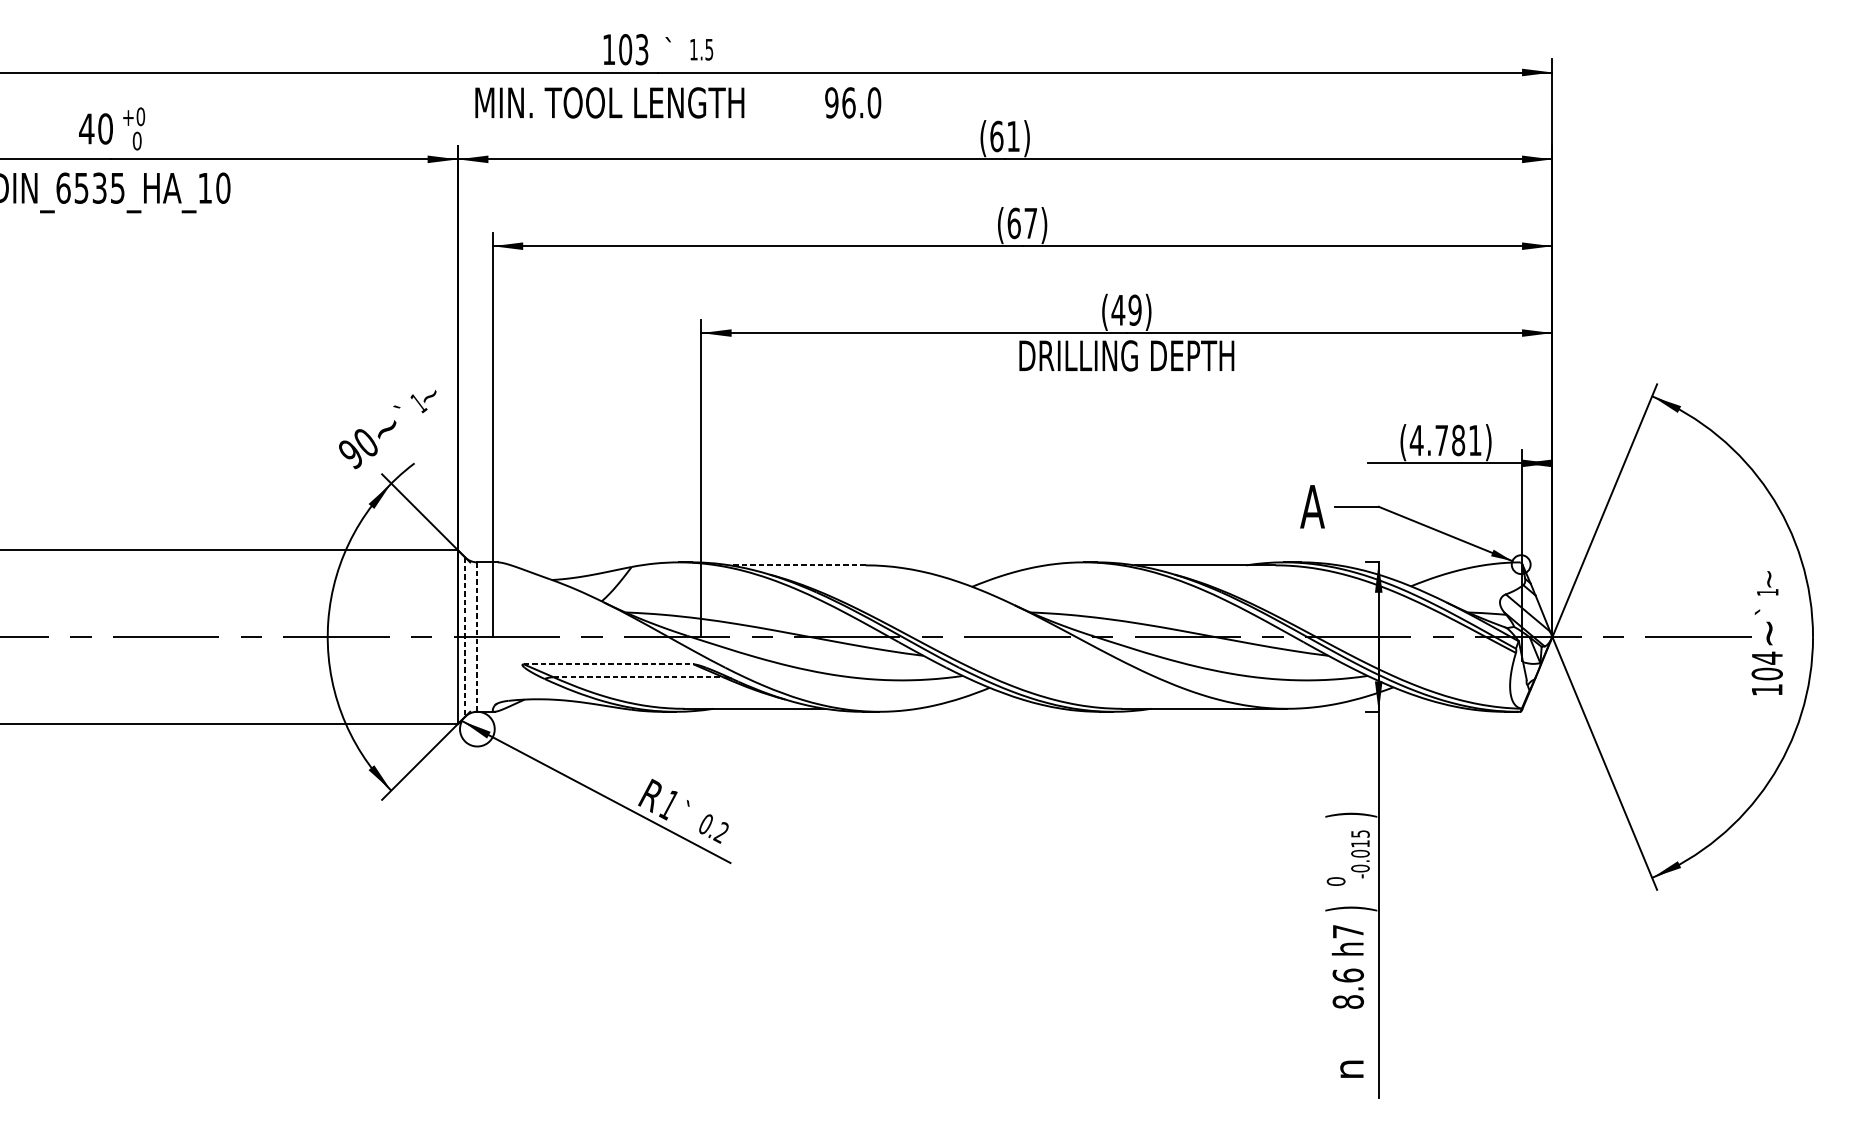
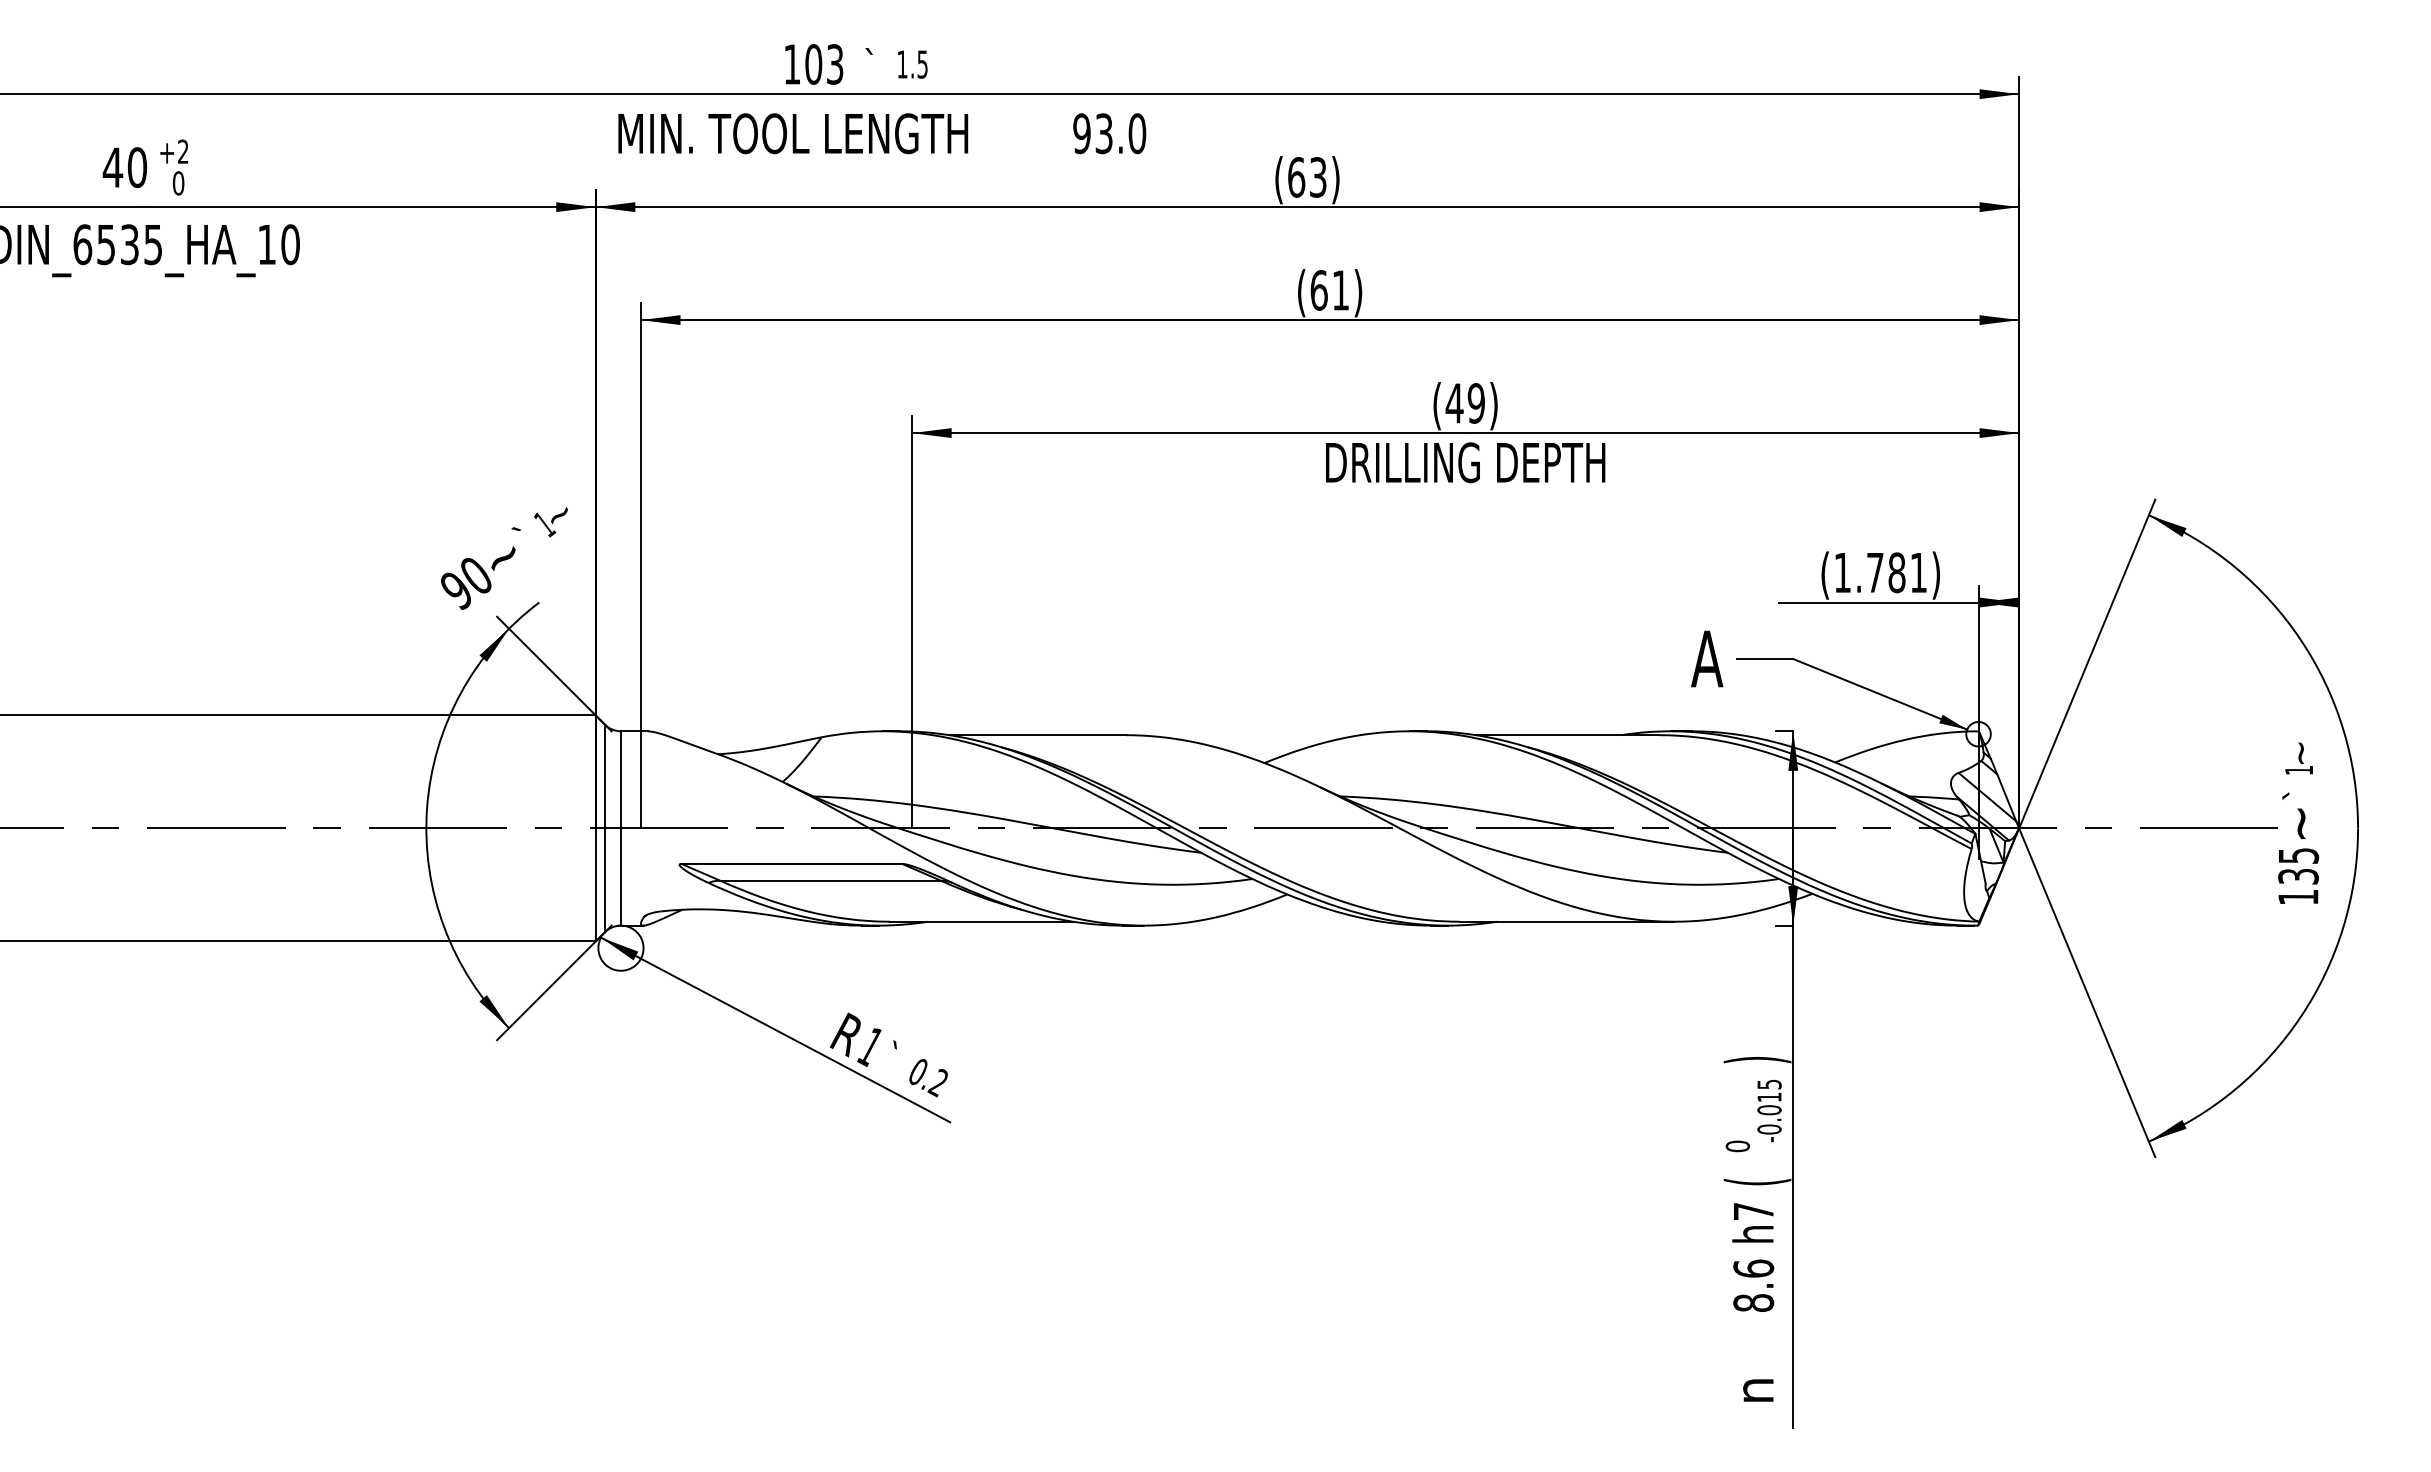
text: (849, 102) -> (1104, 133), 96.0 -> 93.0
text: (140, 116) -> (182, 151), +0 -> +2
text: (1013, 136) -> (1318, 177), (61) -> (63)
text: (1030, 223) -> (1340, 290), (67) -> (61)
text: (1416, 440) -> (1842, 572), (4.781) -> (1.781)
line: (797, 565) -> (1037, 735), dashed -> solid
line: (465, 637) -> (605, 828), dashed -> solid
line: (477, 637) -> (620, 828), dashed -> solid
line: (609, 664) -> (792, 863), dashed -> solid
text: (1767, 665) -> (2298, 865), 104 -> 135
line: (639, 677) -> (831, 880), dashed -> solid
text: (1351, 908) -> (1757, 1181), ) -> (

